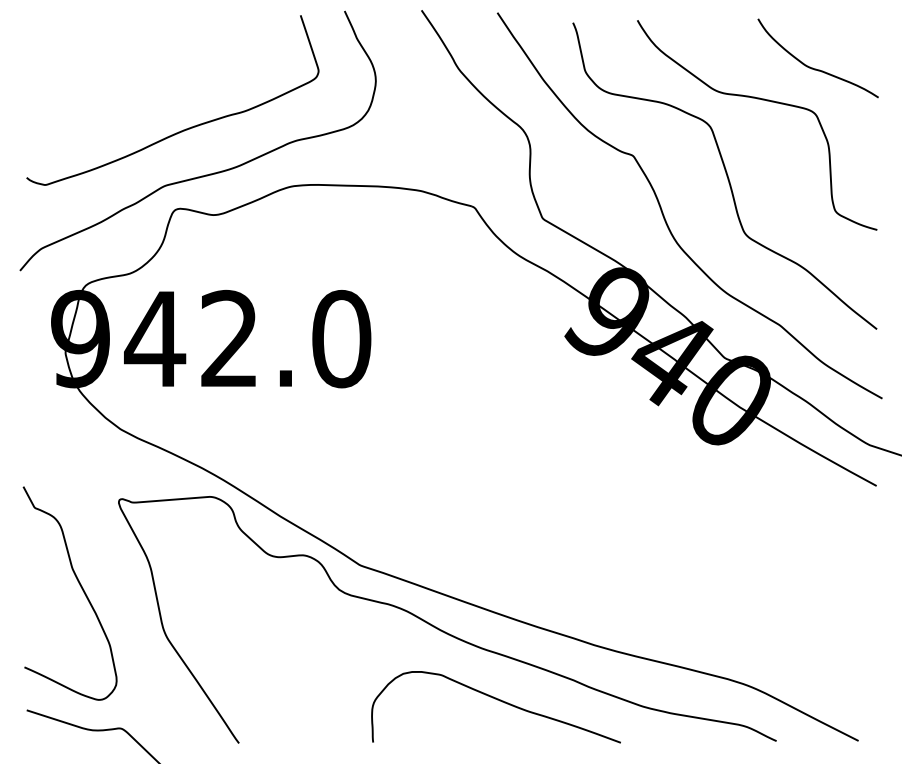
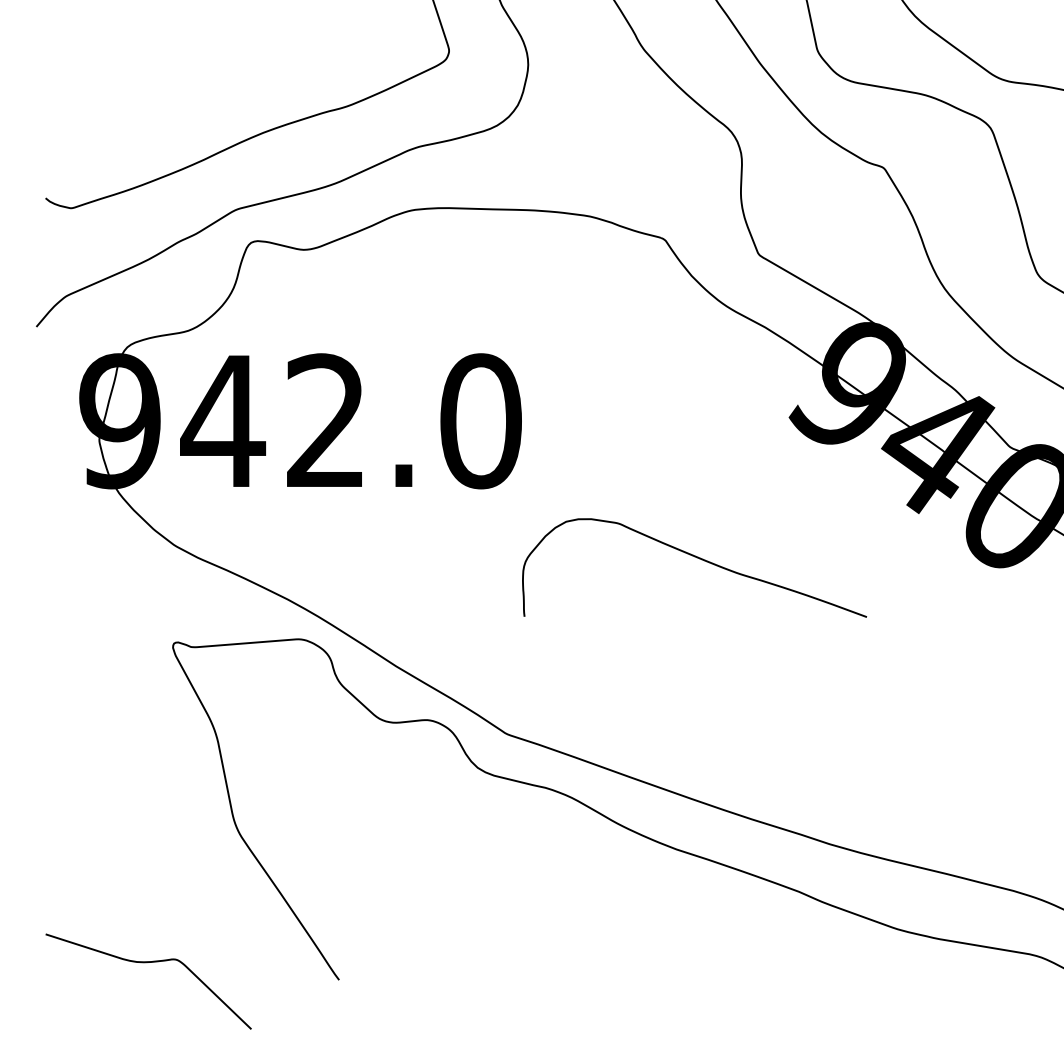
curve: (80, 587) -> (119, 764), removed
curve: (499, 701) -> (699, 560), moved

